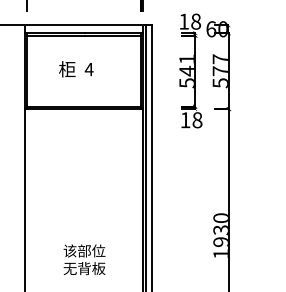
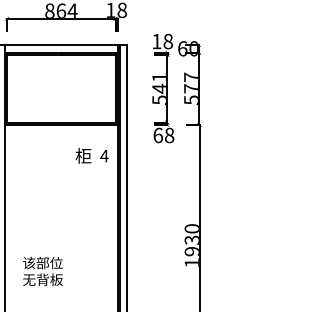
text: (75, 68) -> (91, 155), moved
text: (184, 120) -> (157, 135), 18 -> 68
text: (84, 258) -> (42, 270), moved

